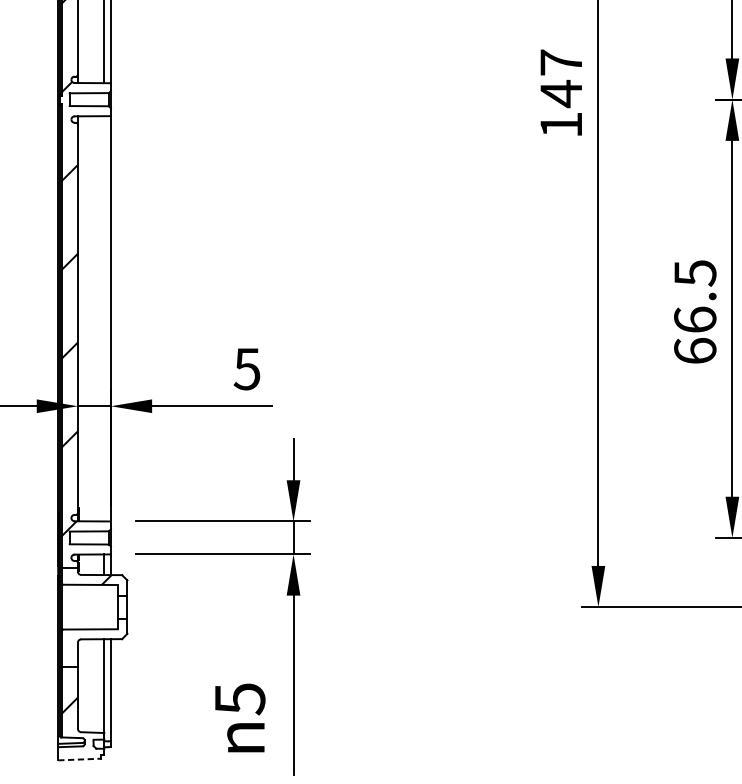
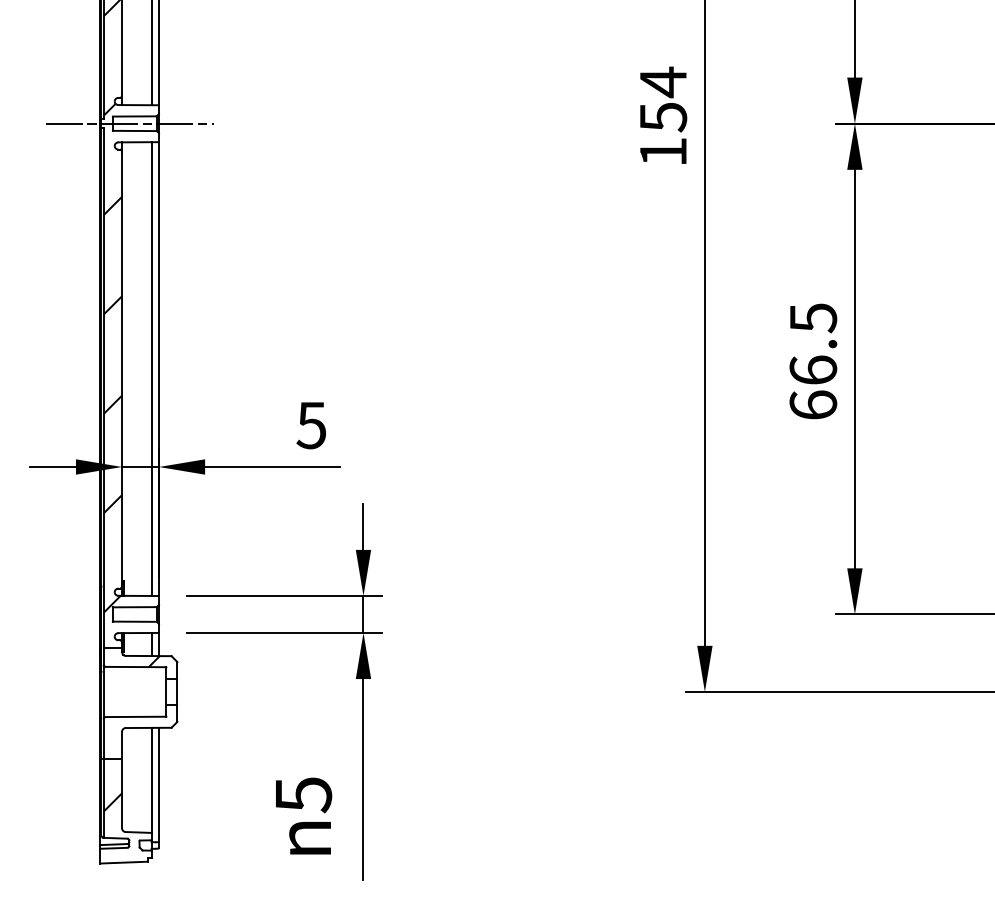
text: (561, 78) -> (663, 99), 147 -> 154
line: (85, 99) -> (130, 123), added
line: (104, 318) -> (151, 368), added
line: (80, 759) -> (124, 862), dashed -> solid

